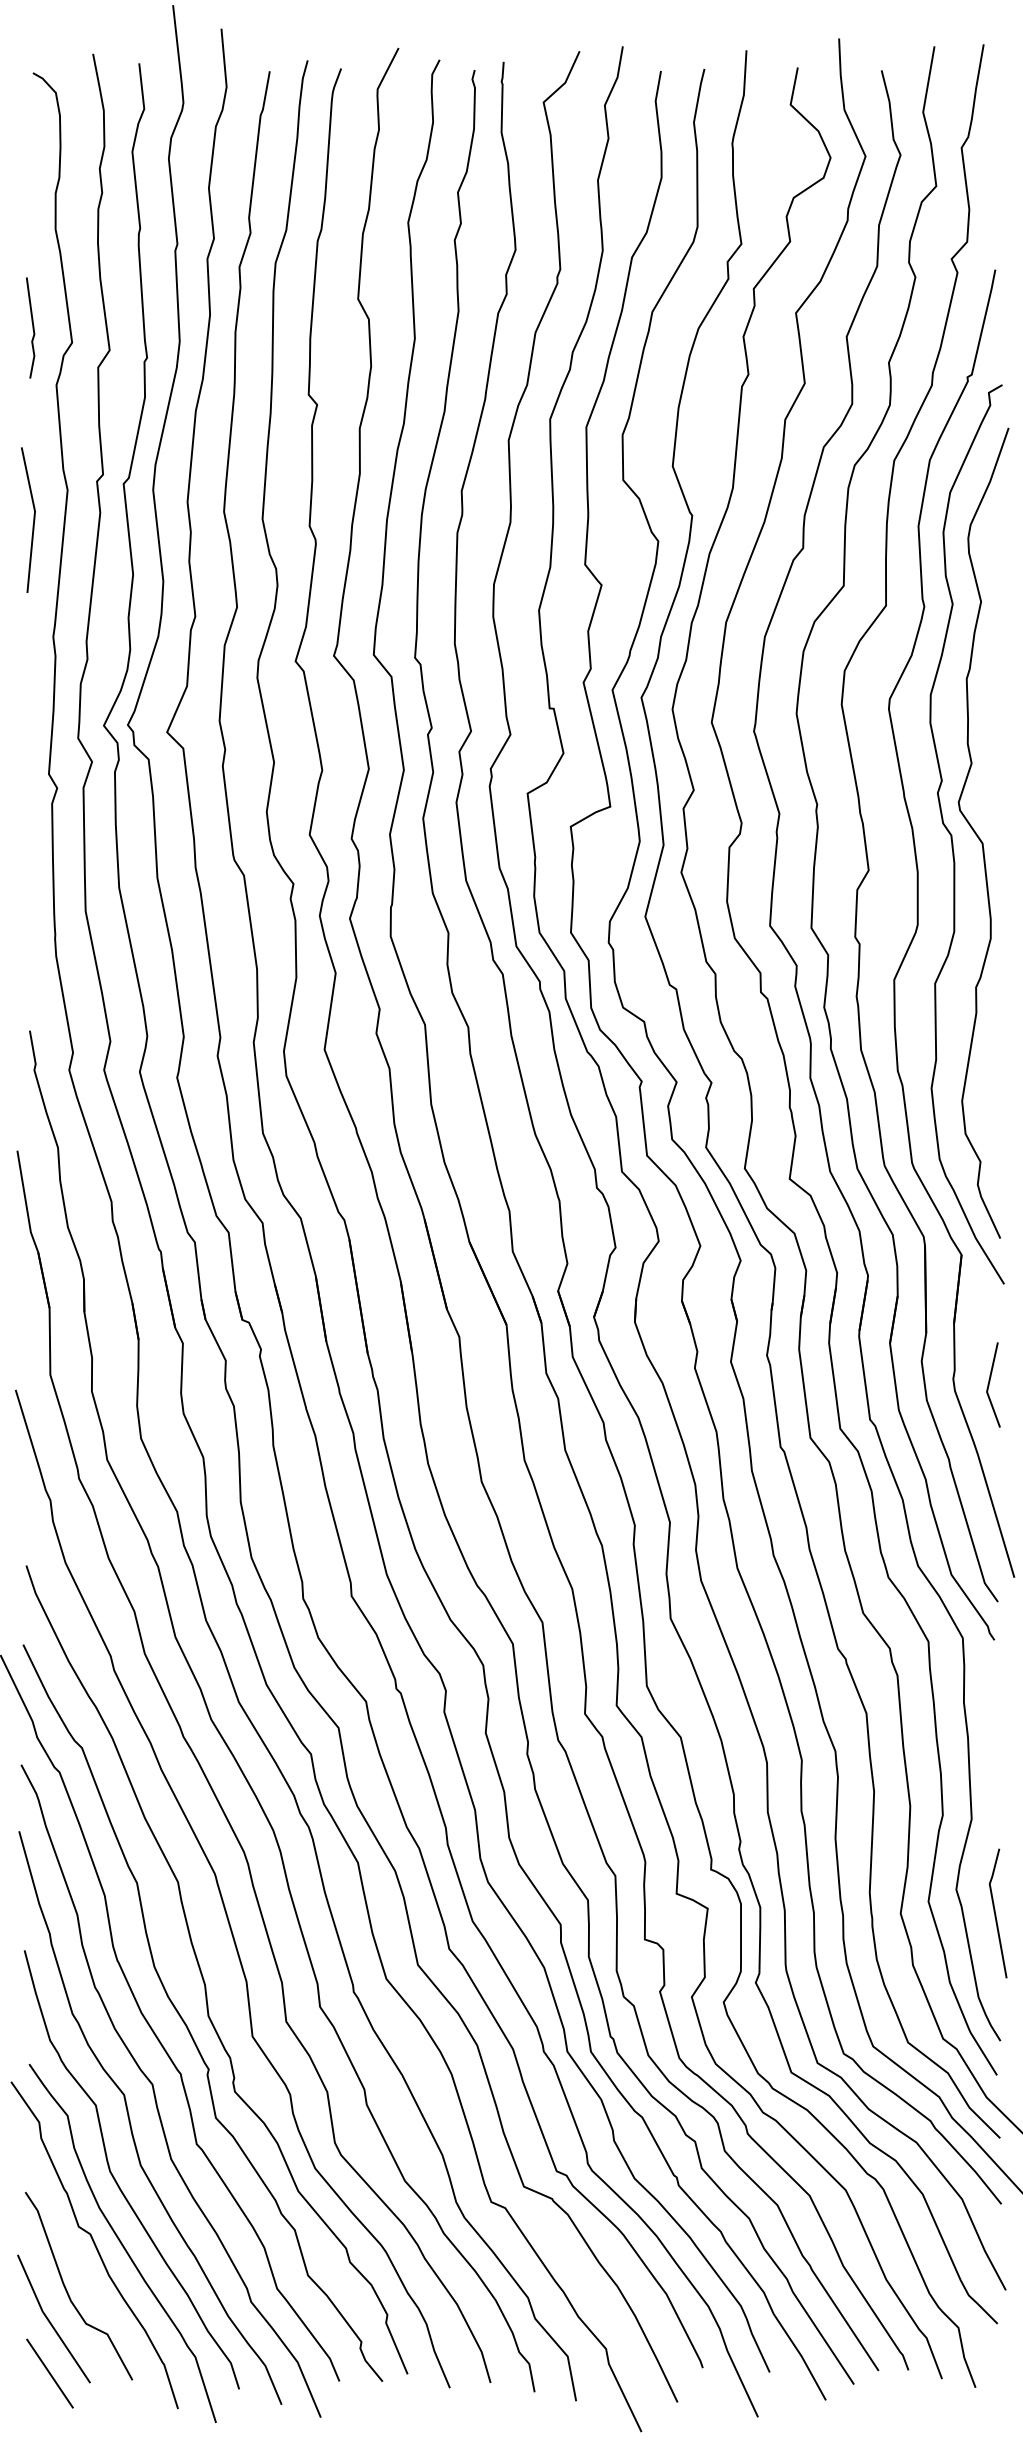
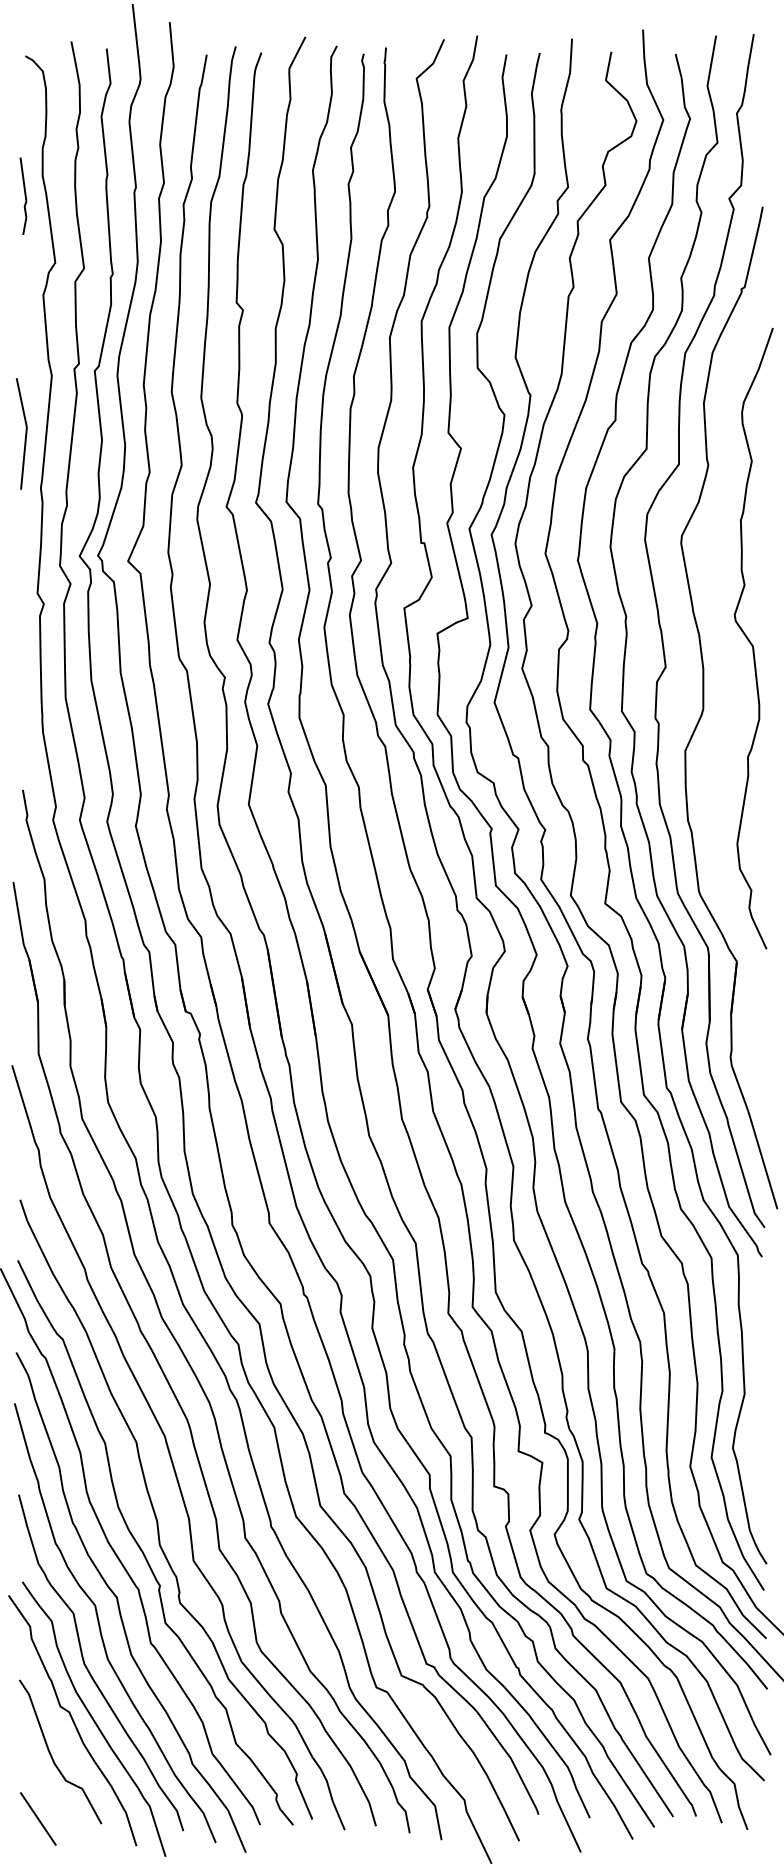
line: (32, 327) -> (24, 195), moved
line: (33, 519) -> (25, 433), moved
curve: (952, 835) -> (729, 640), removed
line: (989, 1384) -> (758, 1061), removed
line: (996, 1914) -> (763, 1467), removed
line: (49, 2319) -> (37, 1777), removed

